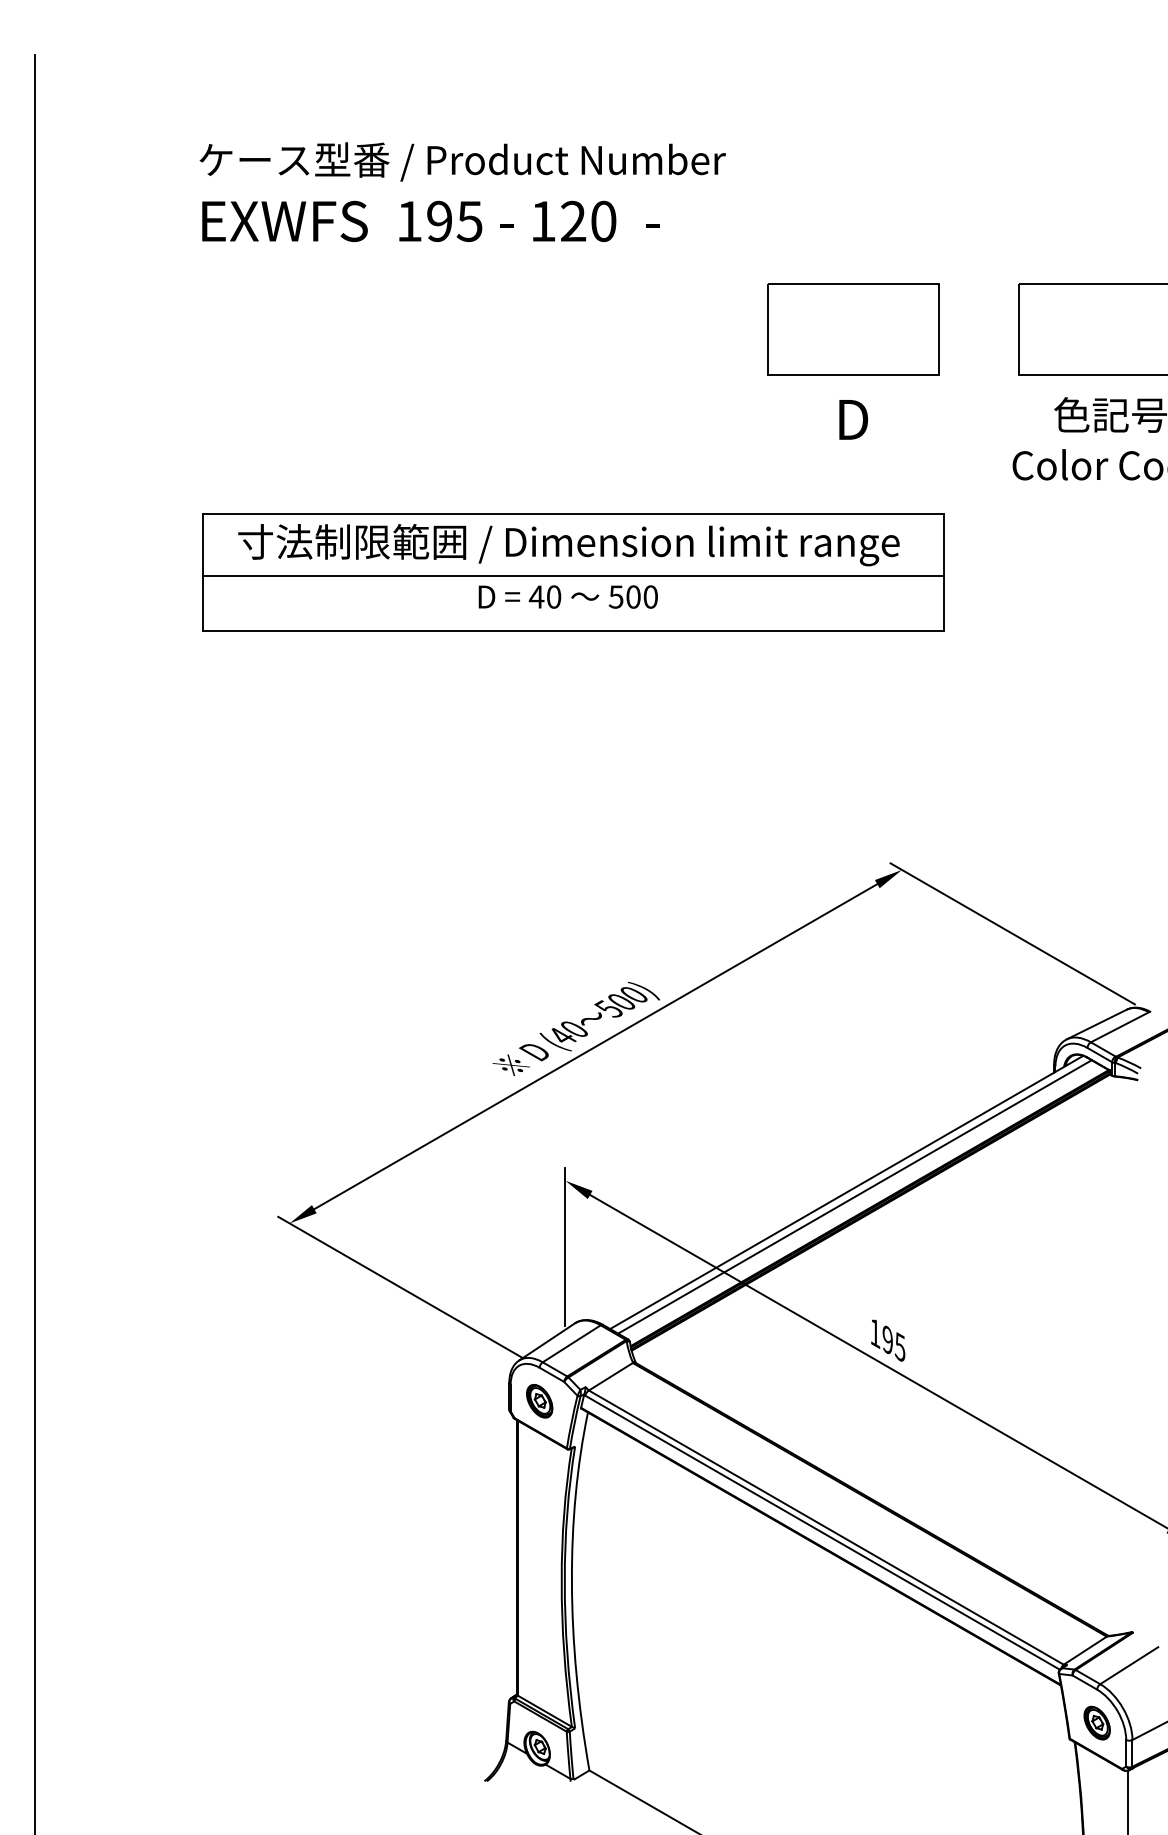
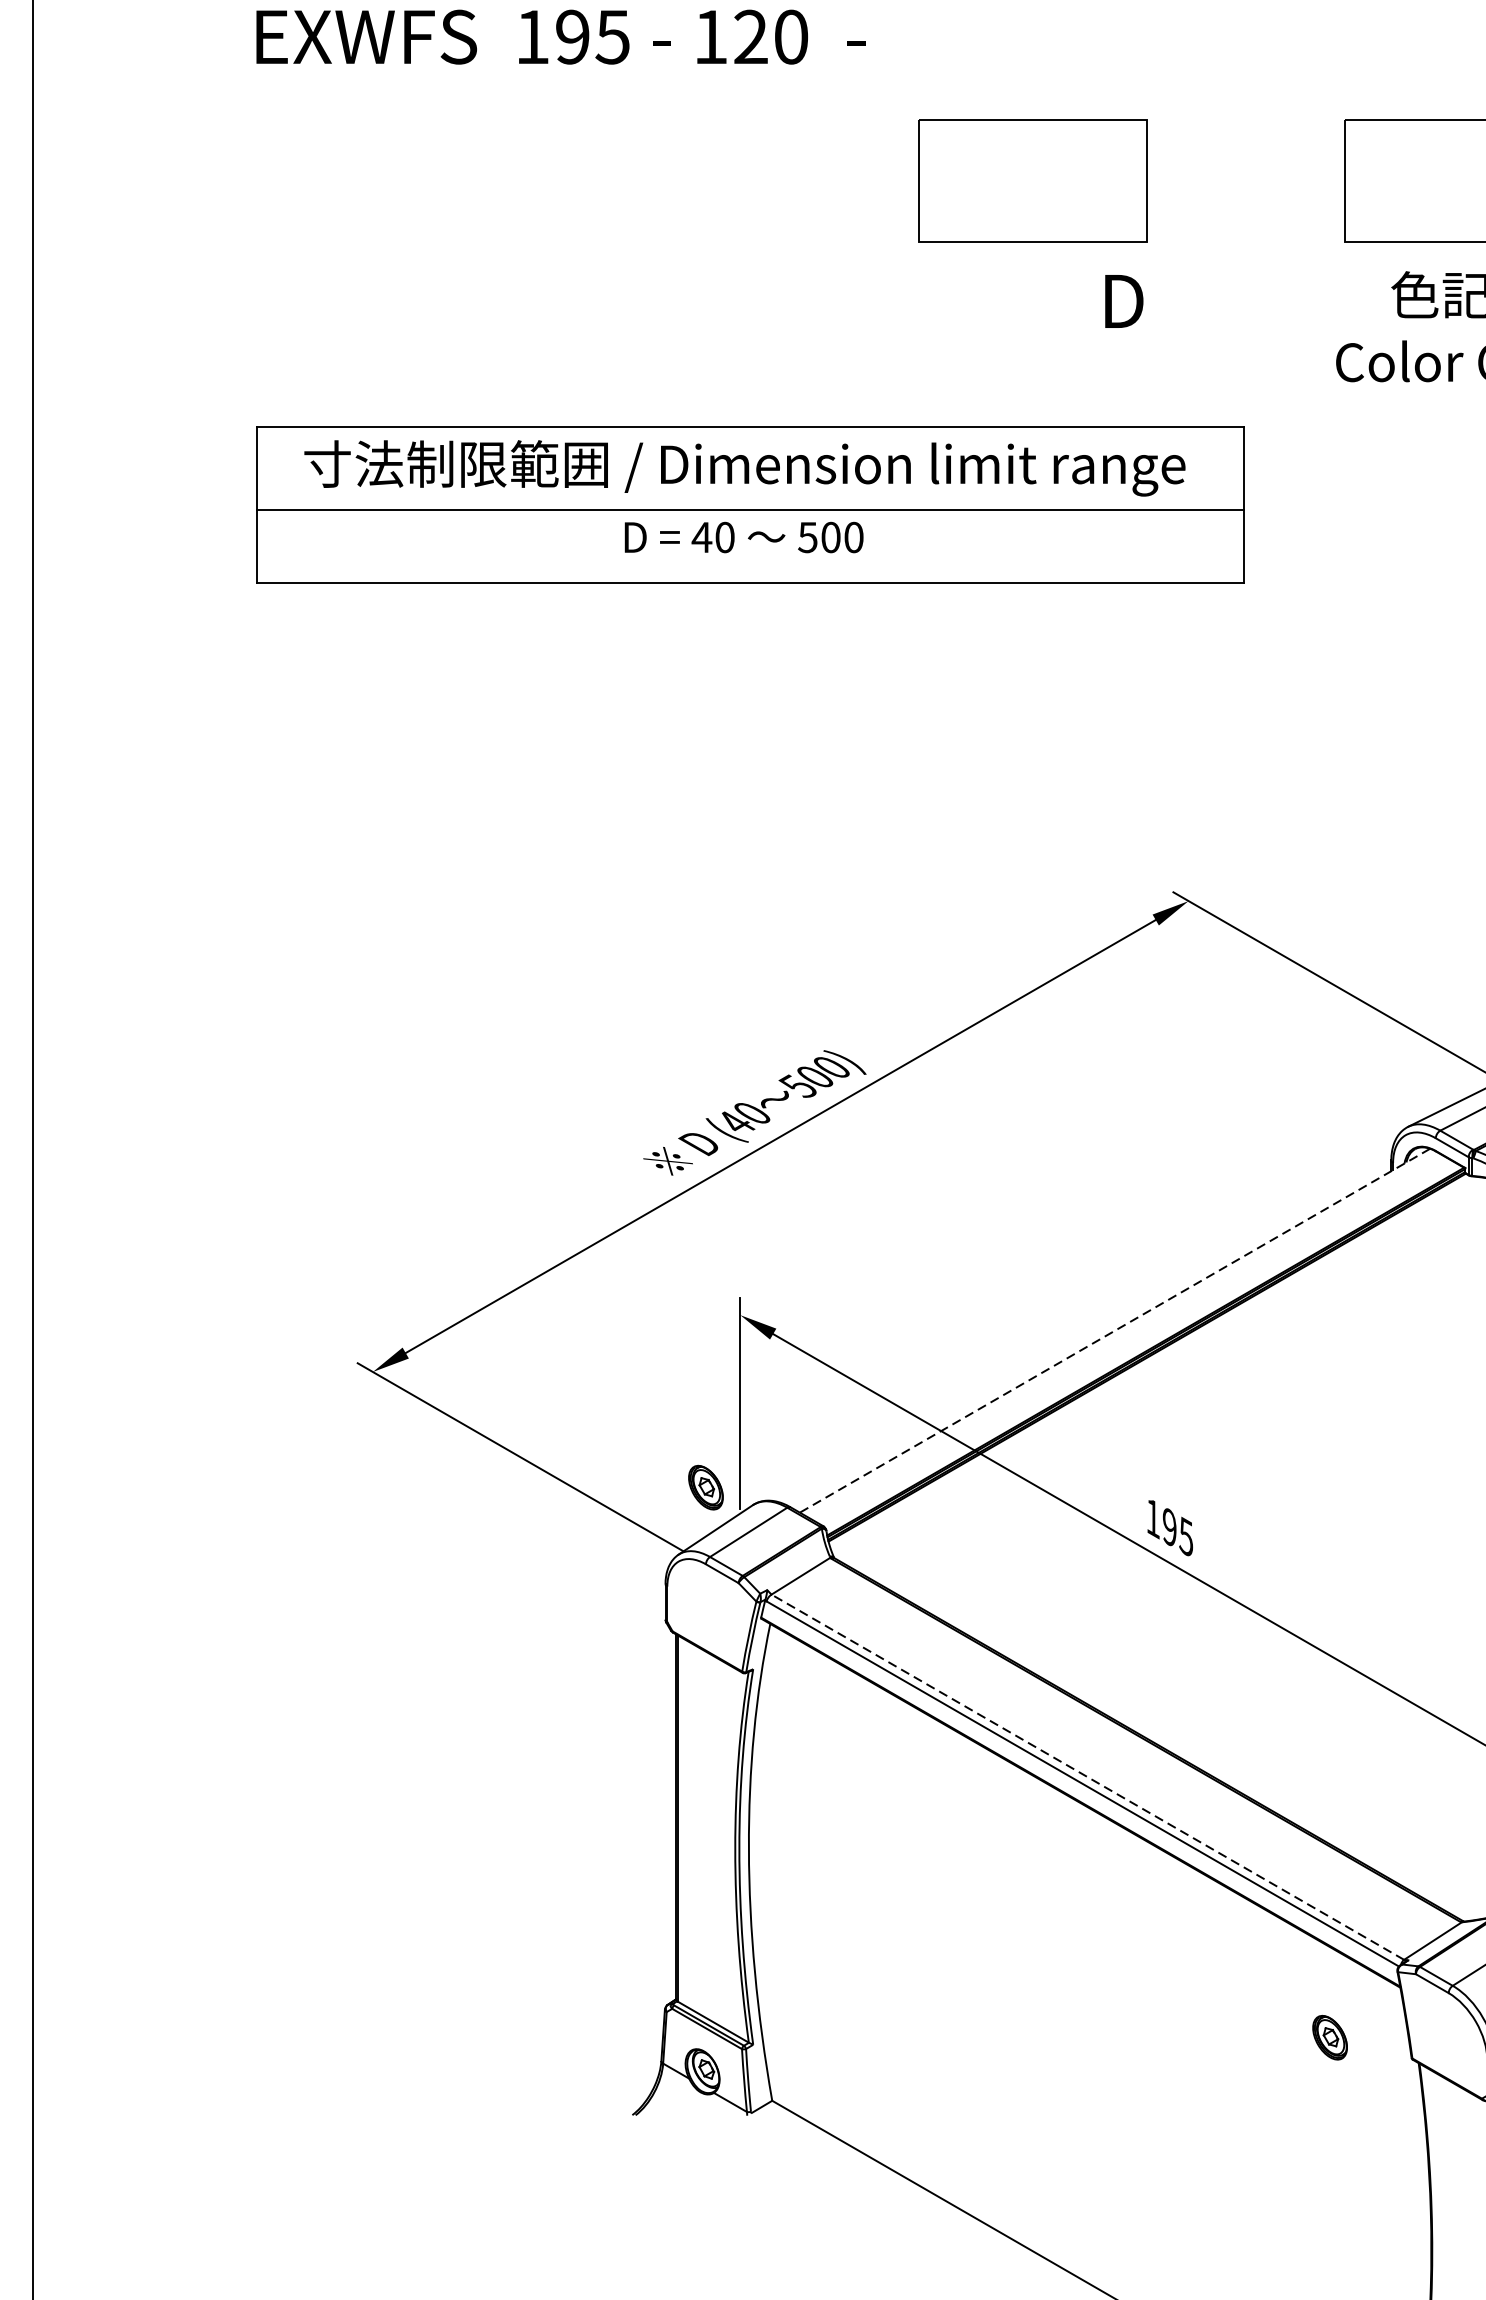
part: (853, 329) -> (1033, 181), moved
line: (846, 1192) -> (1114, 1330), solid -> dashed
line: (854, 1196) -> (1125, 1336), removed
part: (539, 1401) -> (705, 1487), moved
line: (825, 1527) -> (1086, 1777), solid -> dashed
part: (1096, 1722) -> (1329, 2036), moved

